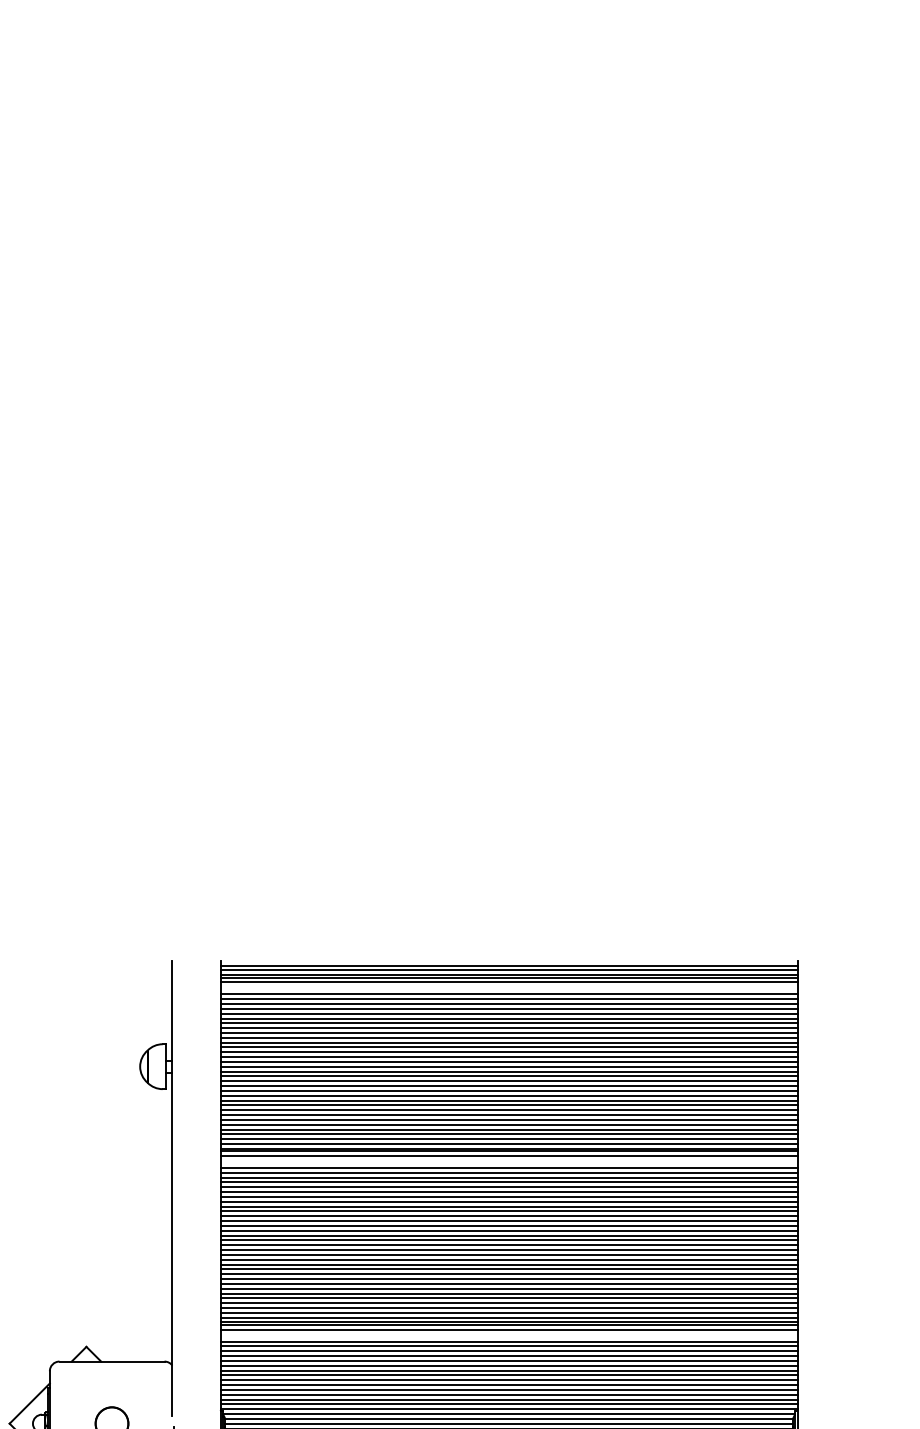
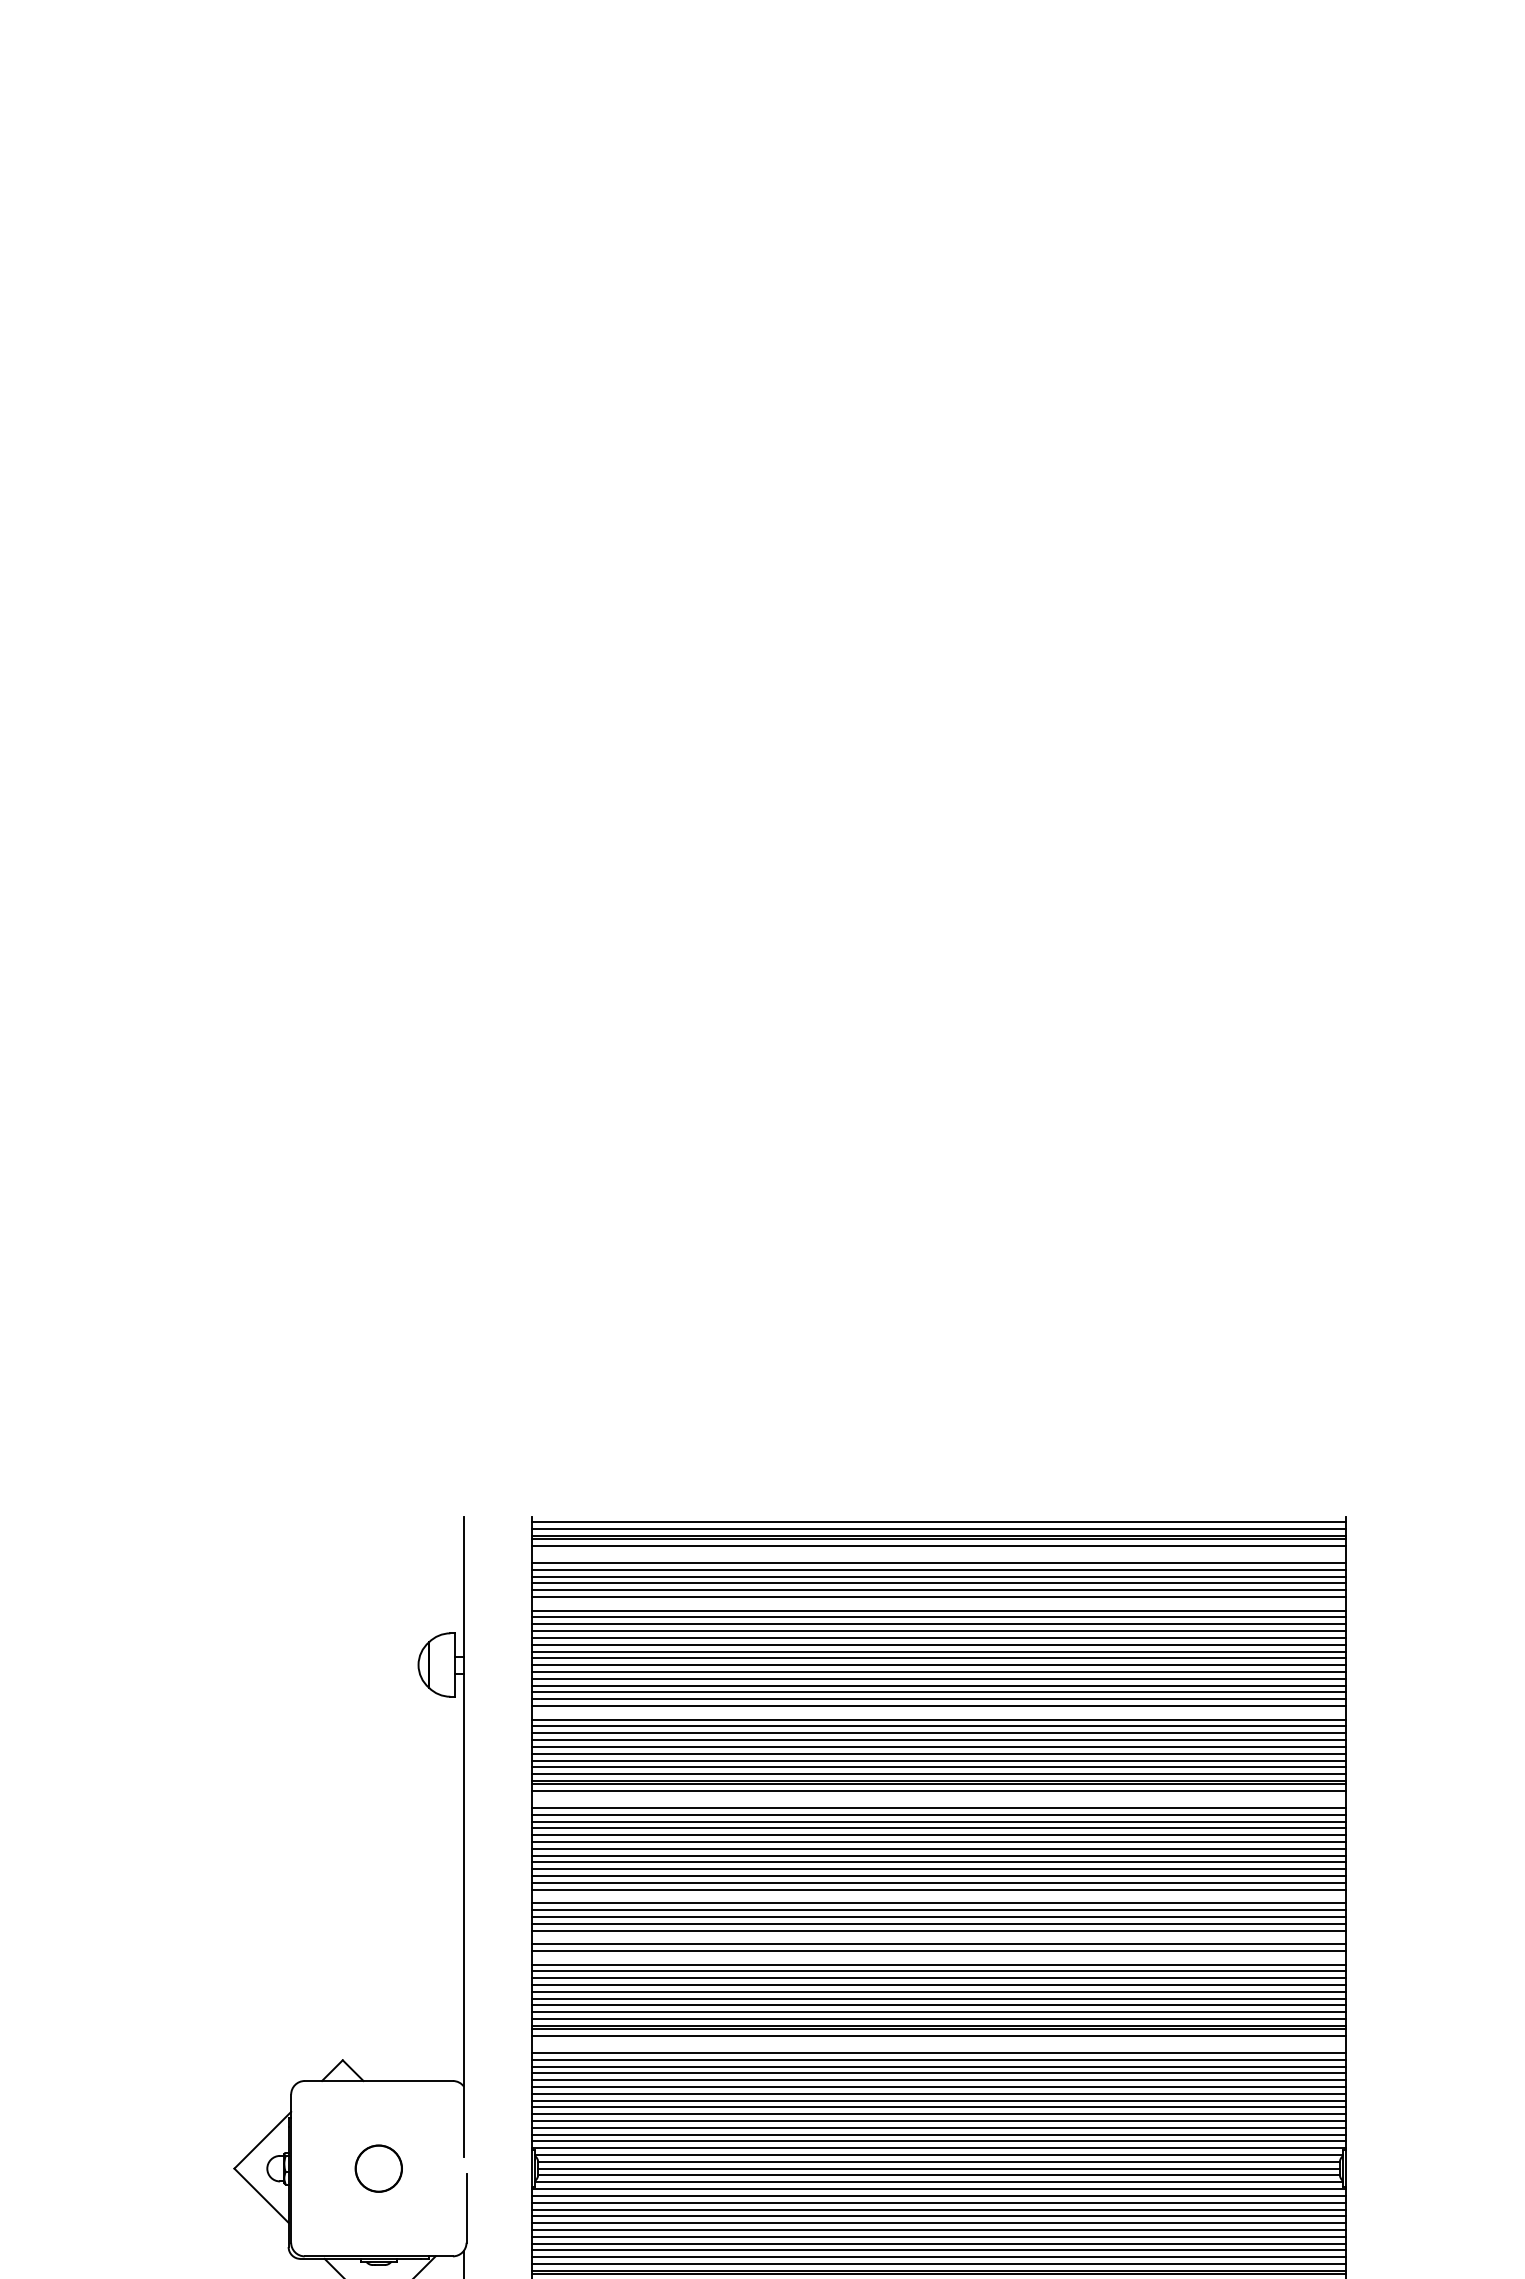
line: (508, 1023) -> (938, 1603), removed
line: (508, 1100) -> (938, 1712), removed
line: (508, 1230) -> (938, 1896), removed
line: (508, 1259) -> (938, 1937), removed
line: (508, 1274) -> (938, 1957), removed

